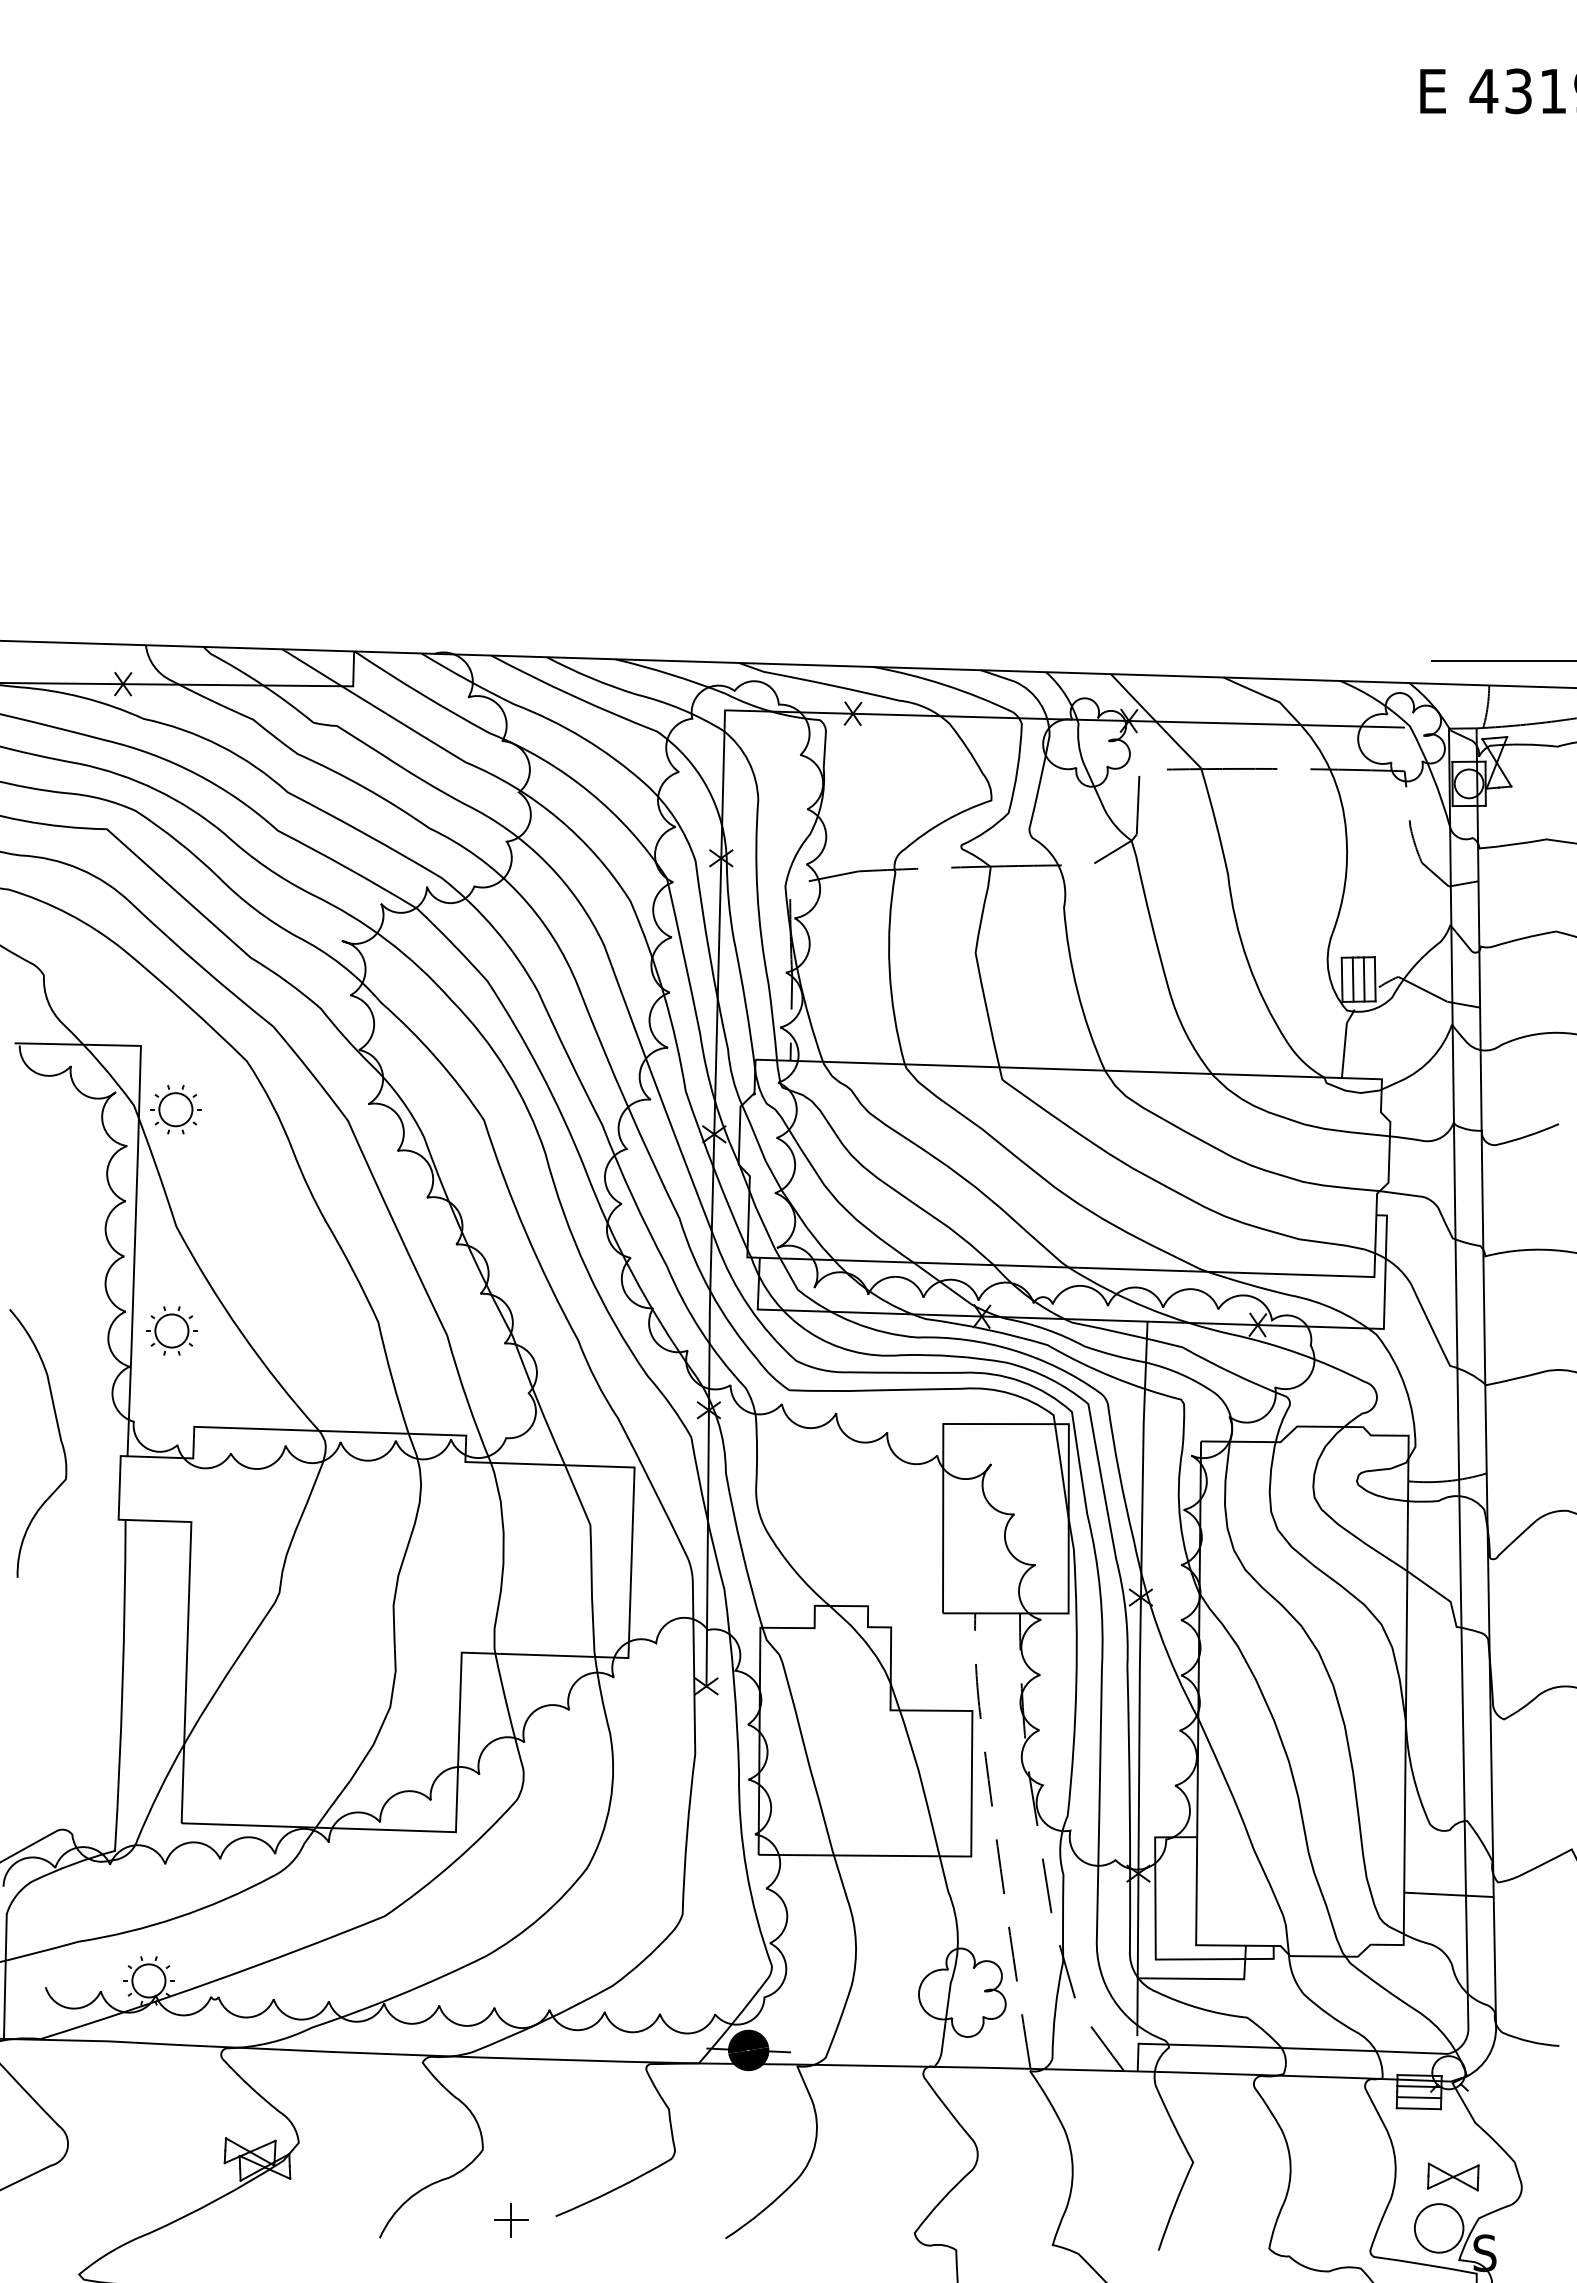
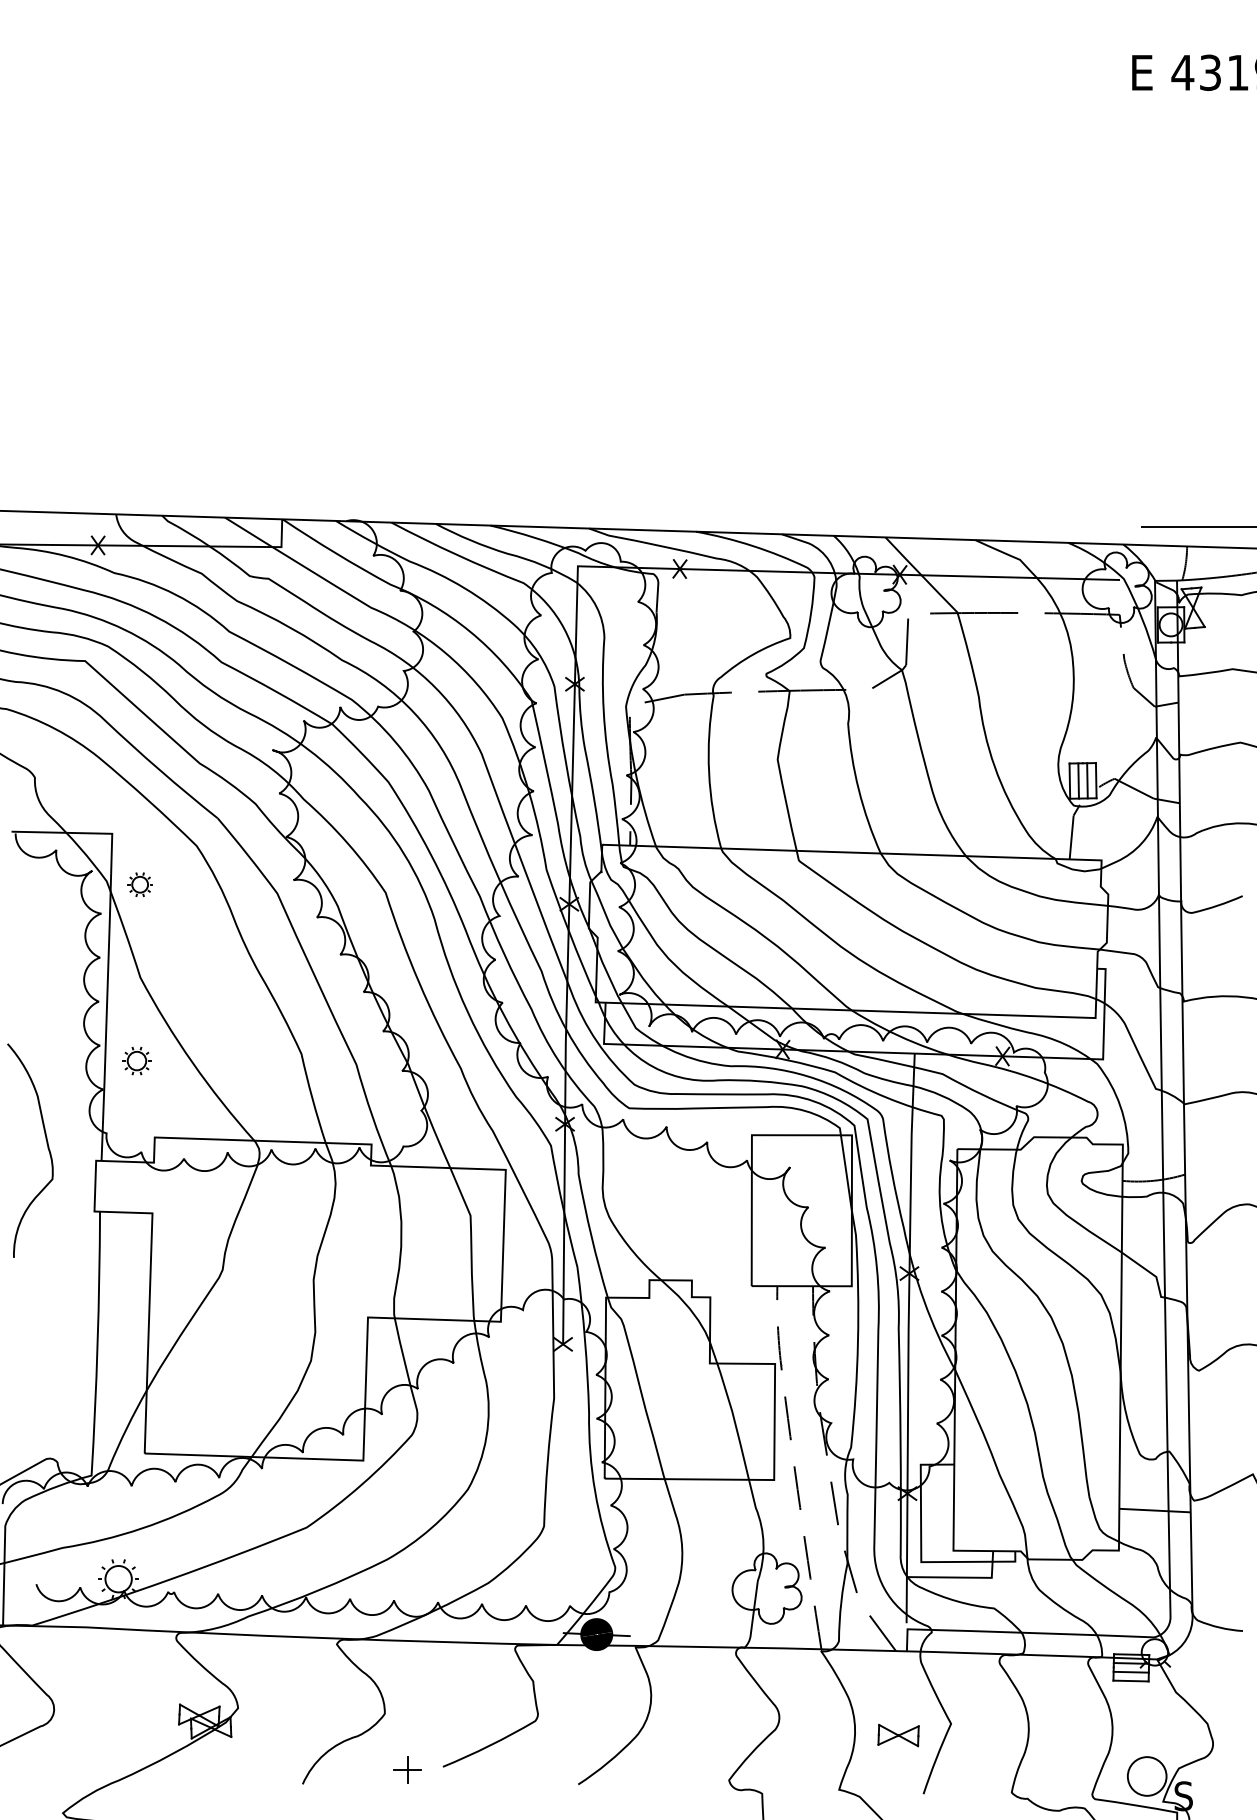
part: (175, 1109) -> (139, 884), size x0.6
part: (171, 1330) -> (136, 1060), size x0.7
part: (1453, 2176) -> (898, 1735), moved

